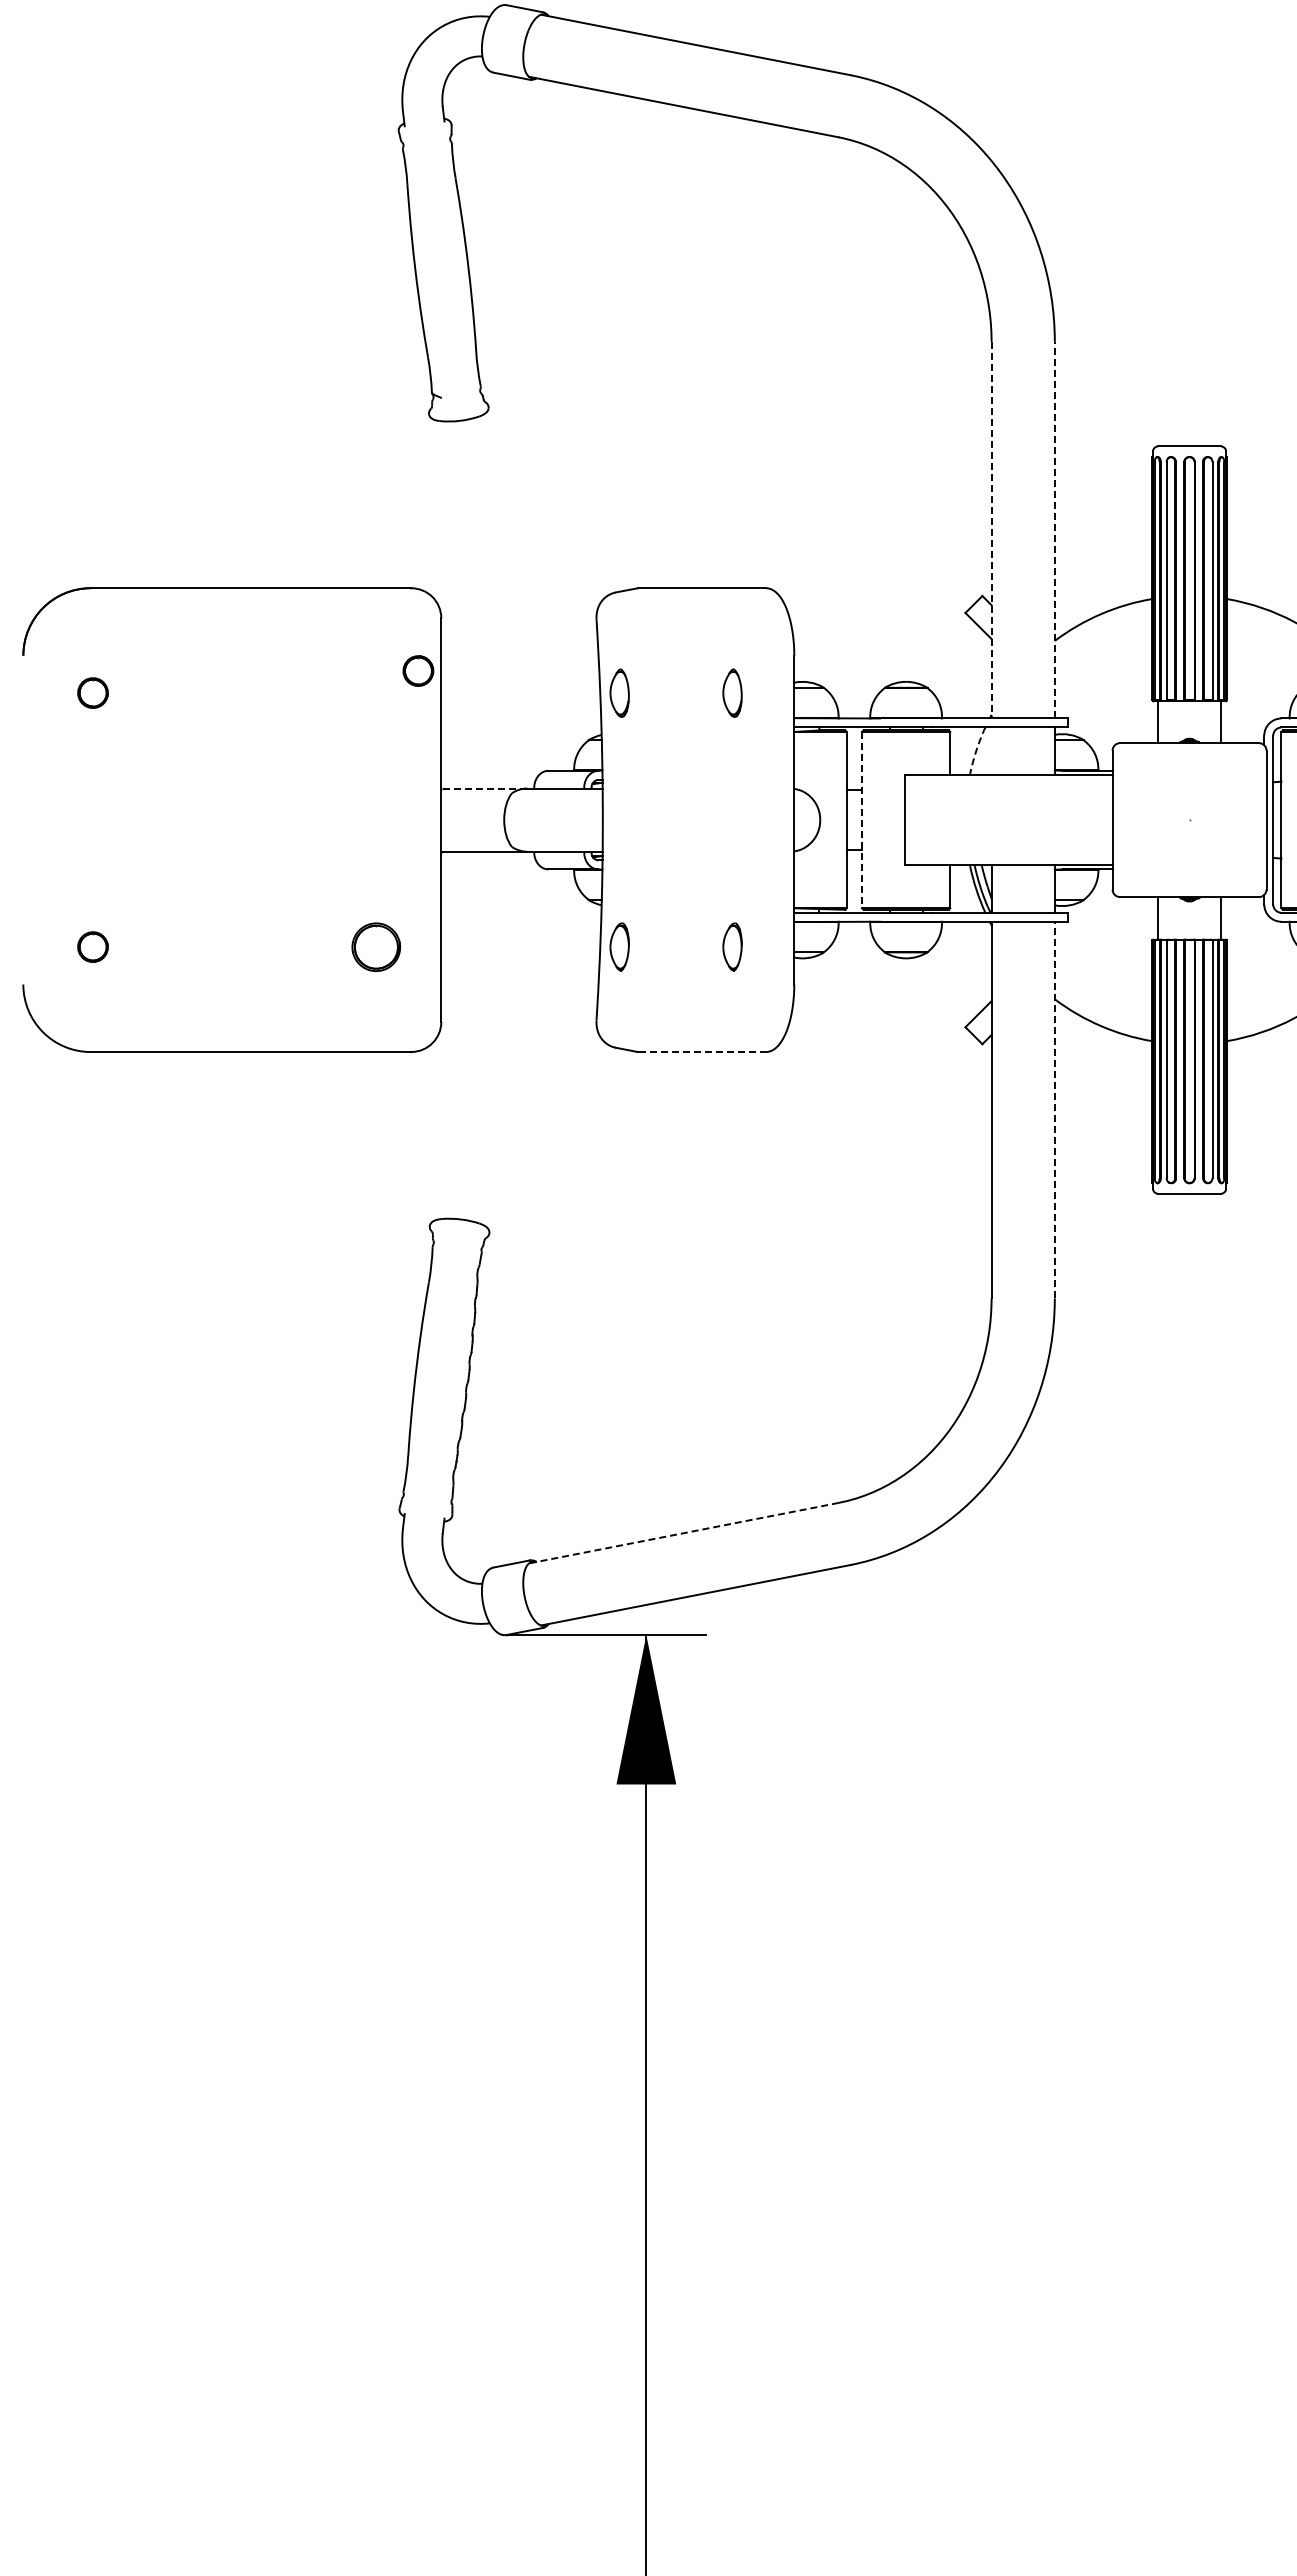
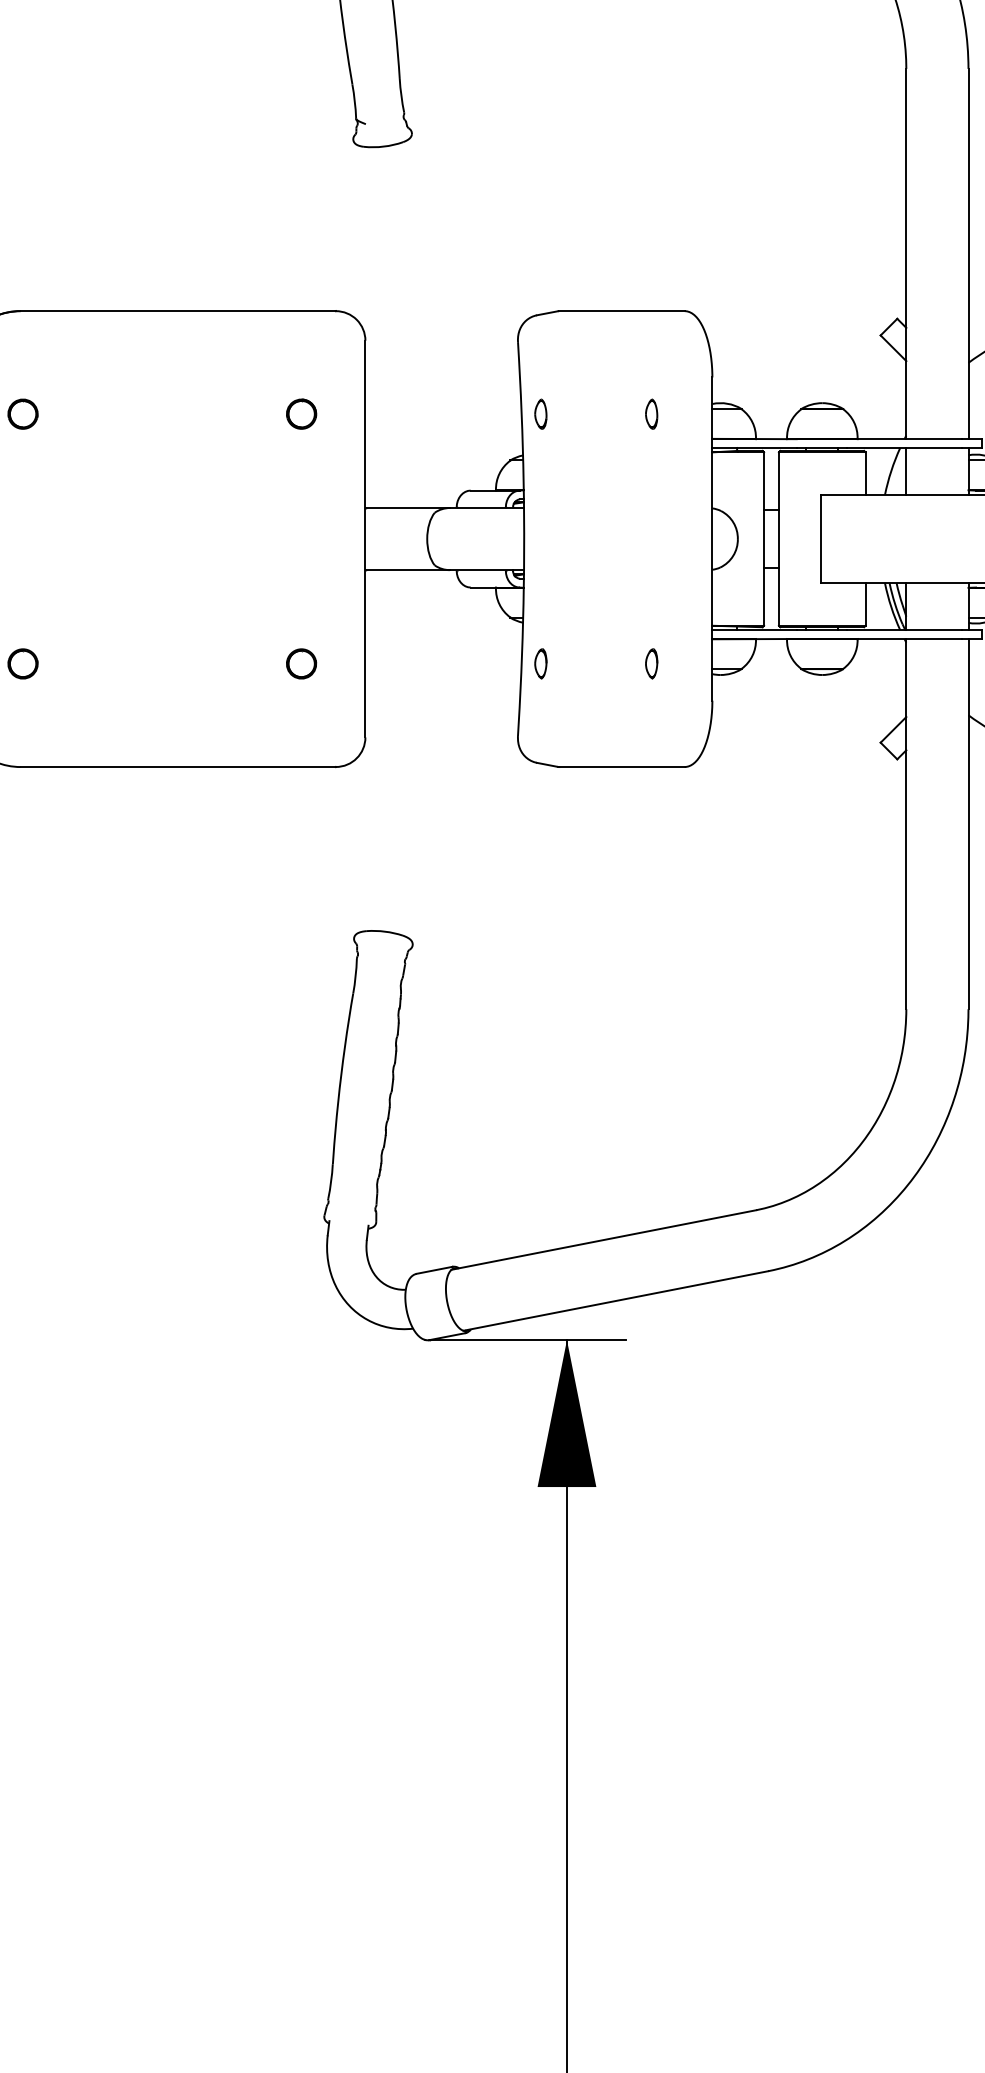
line: (1054, 529) -> (968, 253), dashed -> solid
line: (991, 530) -> (906, 254), dashed -> solid
part: (418, 670) -> (301, 413), moved
part: (619, 692) -> (540, 413), size x0.62
part: (732, 692) -> (651, 413), size x0.62
arc: (976, 750) -> (891, 470), dashed -> solid
line: (991, 751) -> (906, 471), added
line: (484, 788) -> (407, 507), dashed -> solid
line: (862, 820) -> (779, 539), dashed -> solid
part: (376, 946) -> (301, 663), size x0.62
part: (619, 946) -> (540, 663), size x0.62
part: (732, 946) -> (651, 663), size x0.62
line: (702, 1052) -> (622, 767), dashed -> solid
line: (1054, 1109) -> (968, 823), dashed -> solid
line: (683, 1533) -> (603, 1240), dashed -> solid

